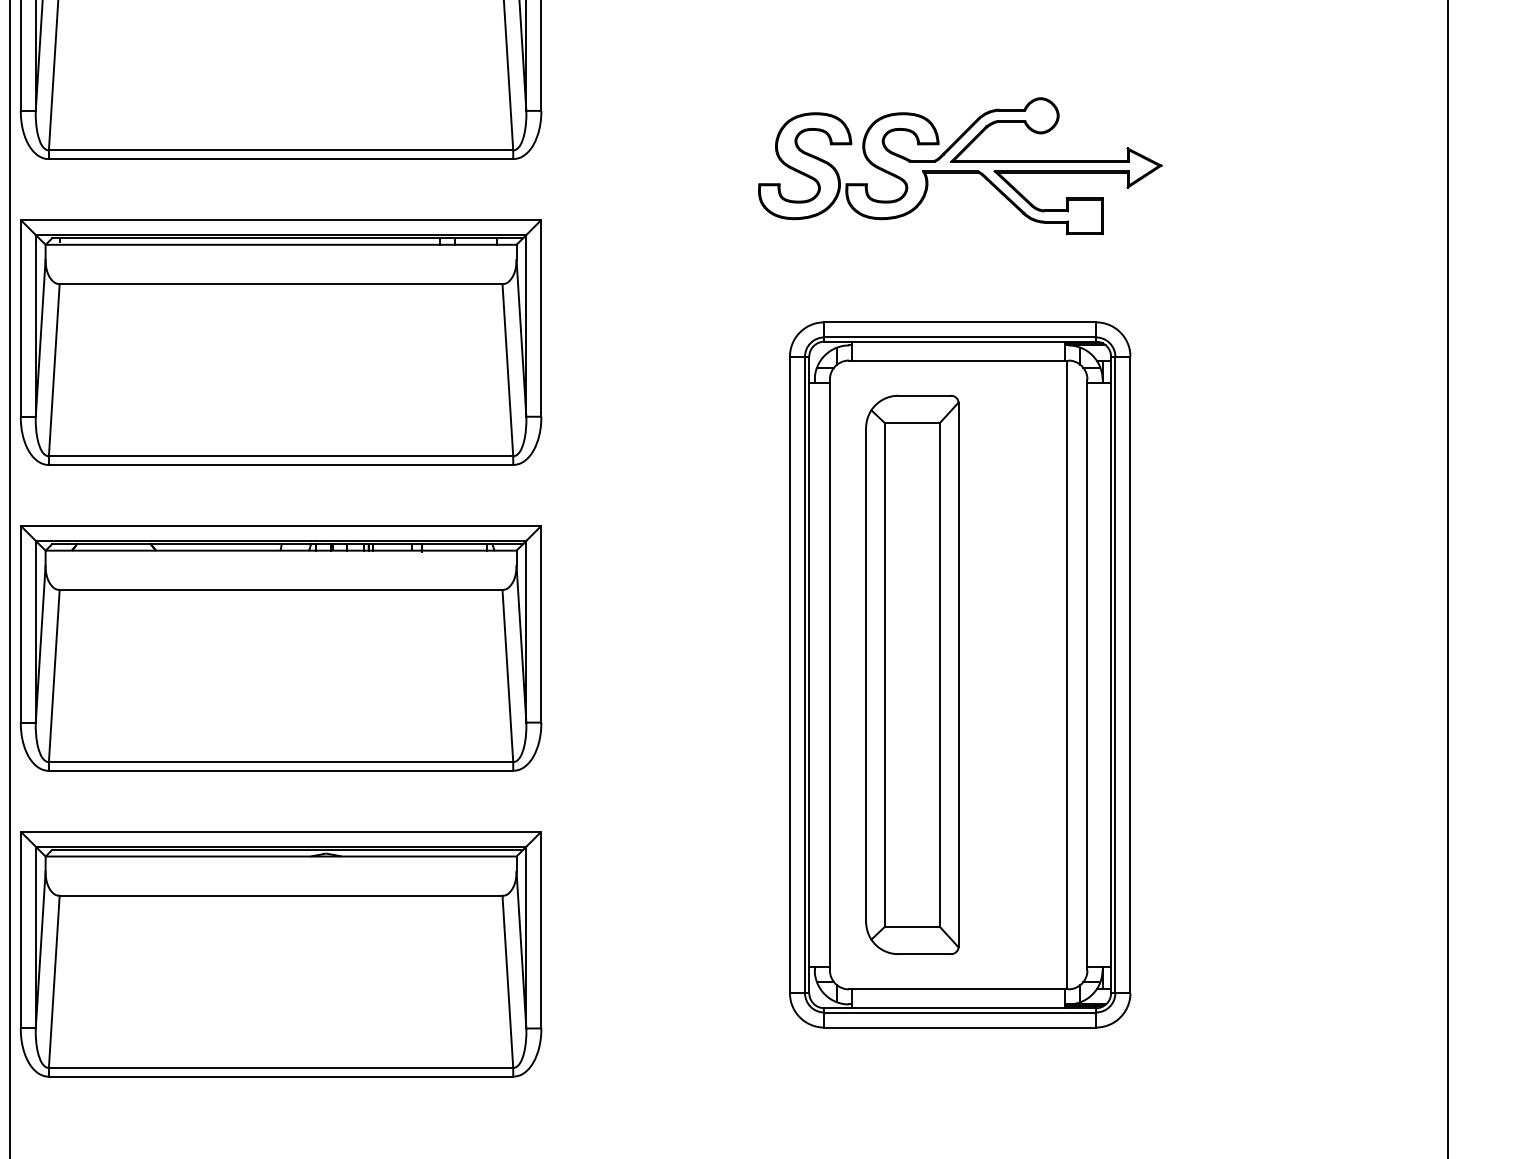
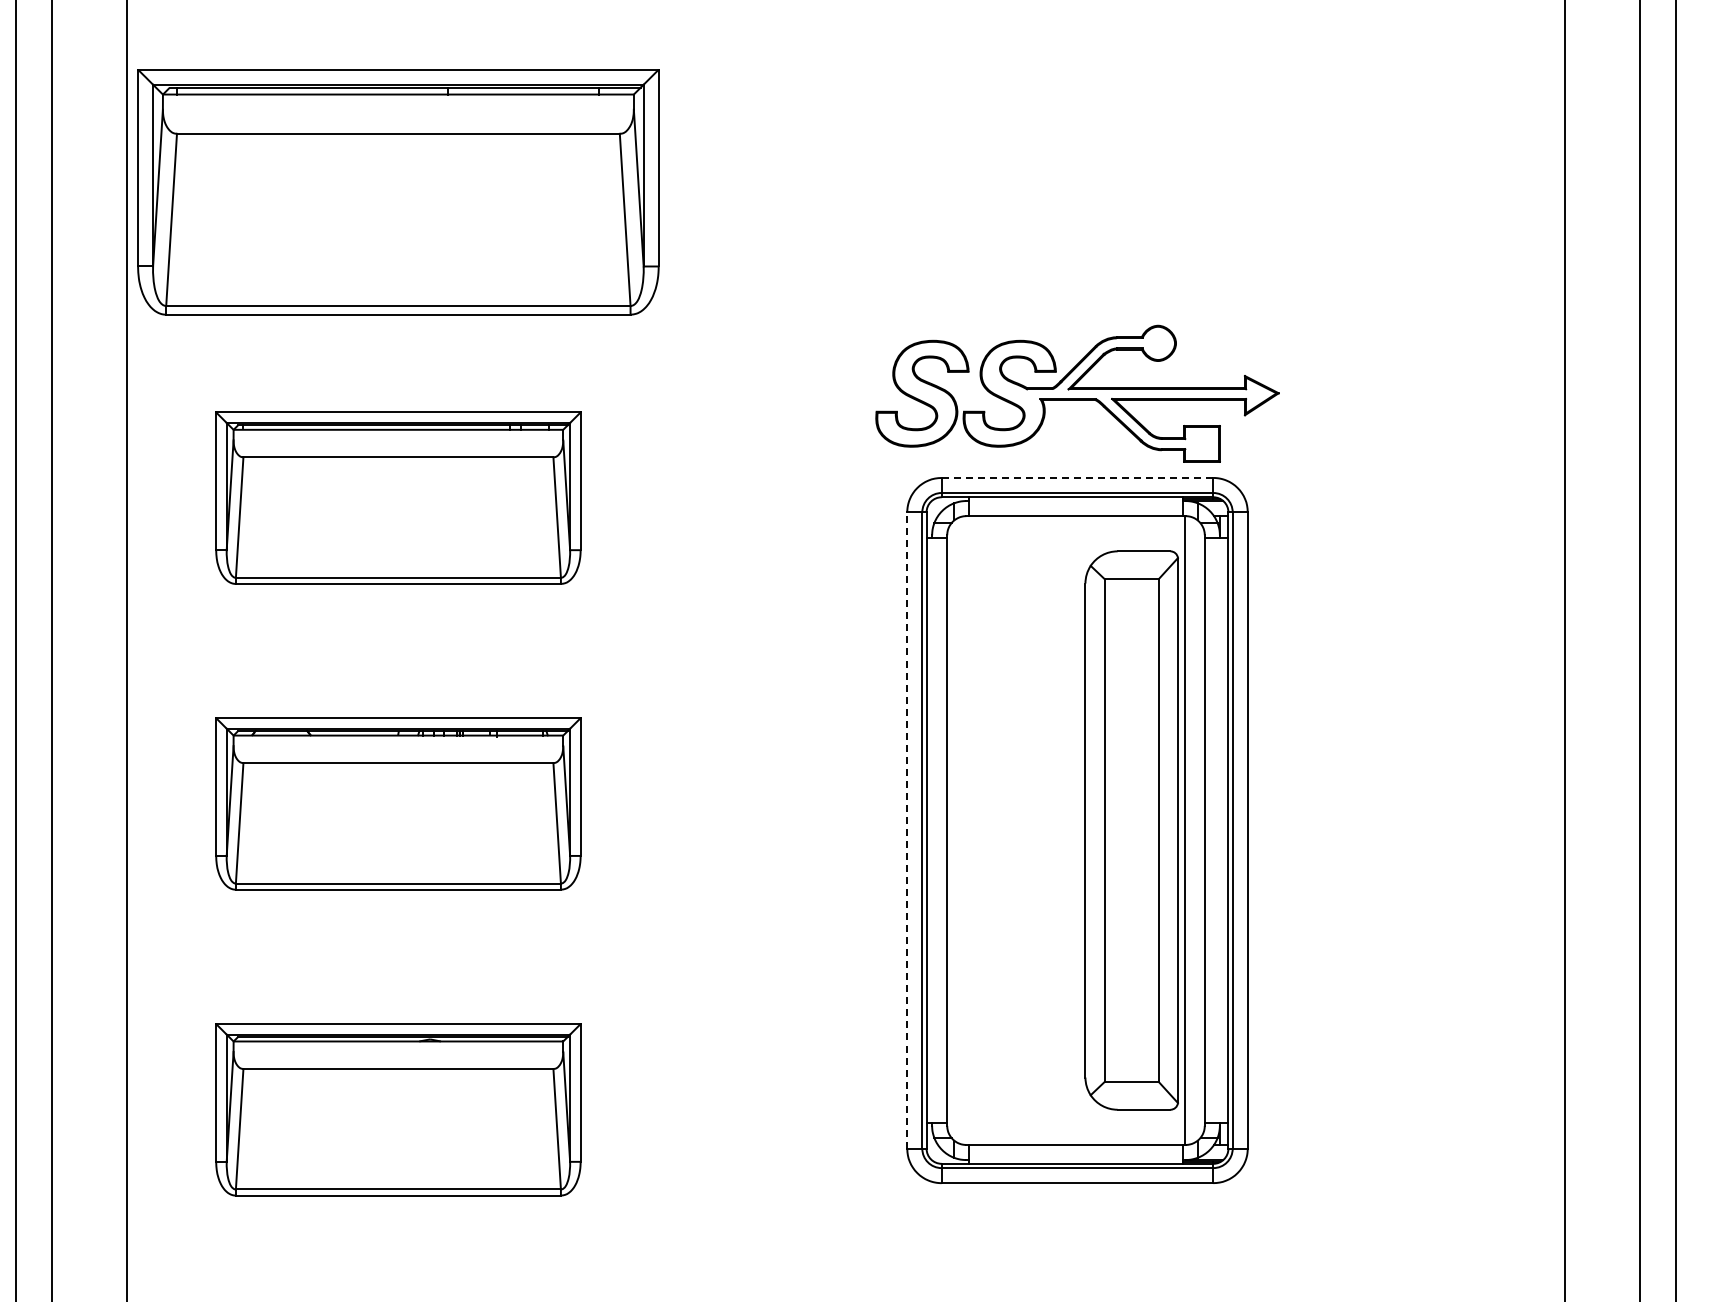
part: (960, 165) -> (1077, 393), moved
line: (960, 321) -> (1077, 477), solid -> dashed
part: (281, 342) -> (398, 498), size x0.7
part: (281, 647) -> (398, 803), size x0.7
line: (790, 674) -> (907, 830), solid -> dashed
part: (912, 674) -> (1131, 830), moved
part: (281, 953) -> (398, 1109), size x0.7

